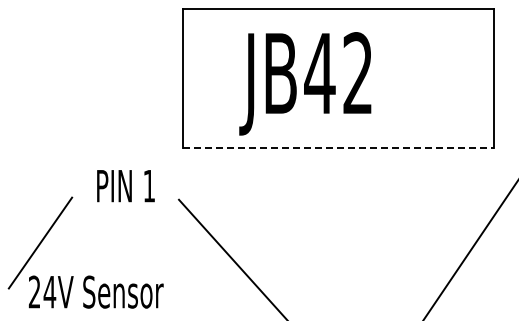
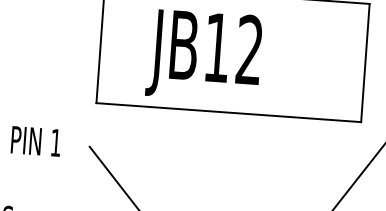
text: (319, 73) -> (216, 47), JB42 -> JB12
line: (339, 148) -> (229, 112), dashed -> solid
text: (125, 186) -> (35, 141), moved

